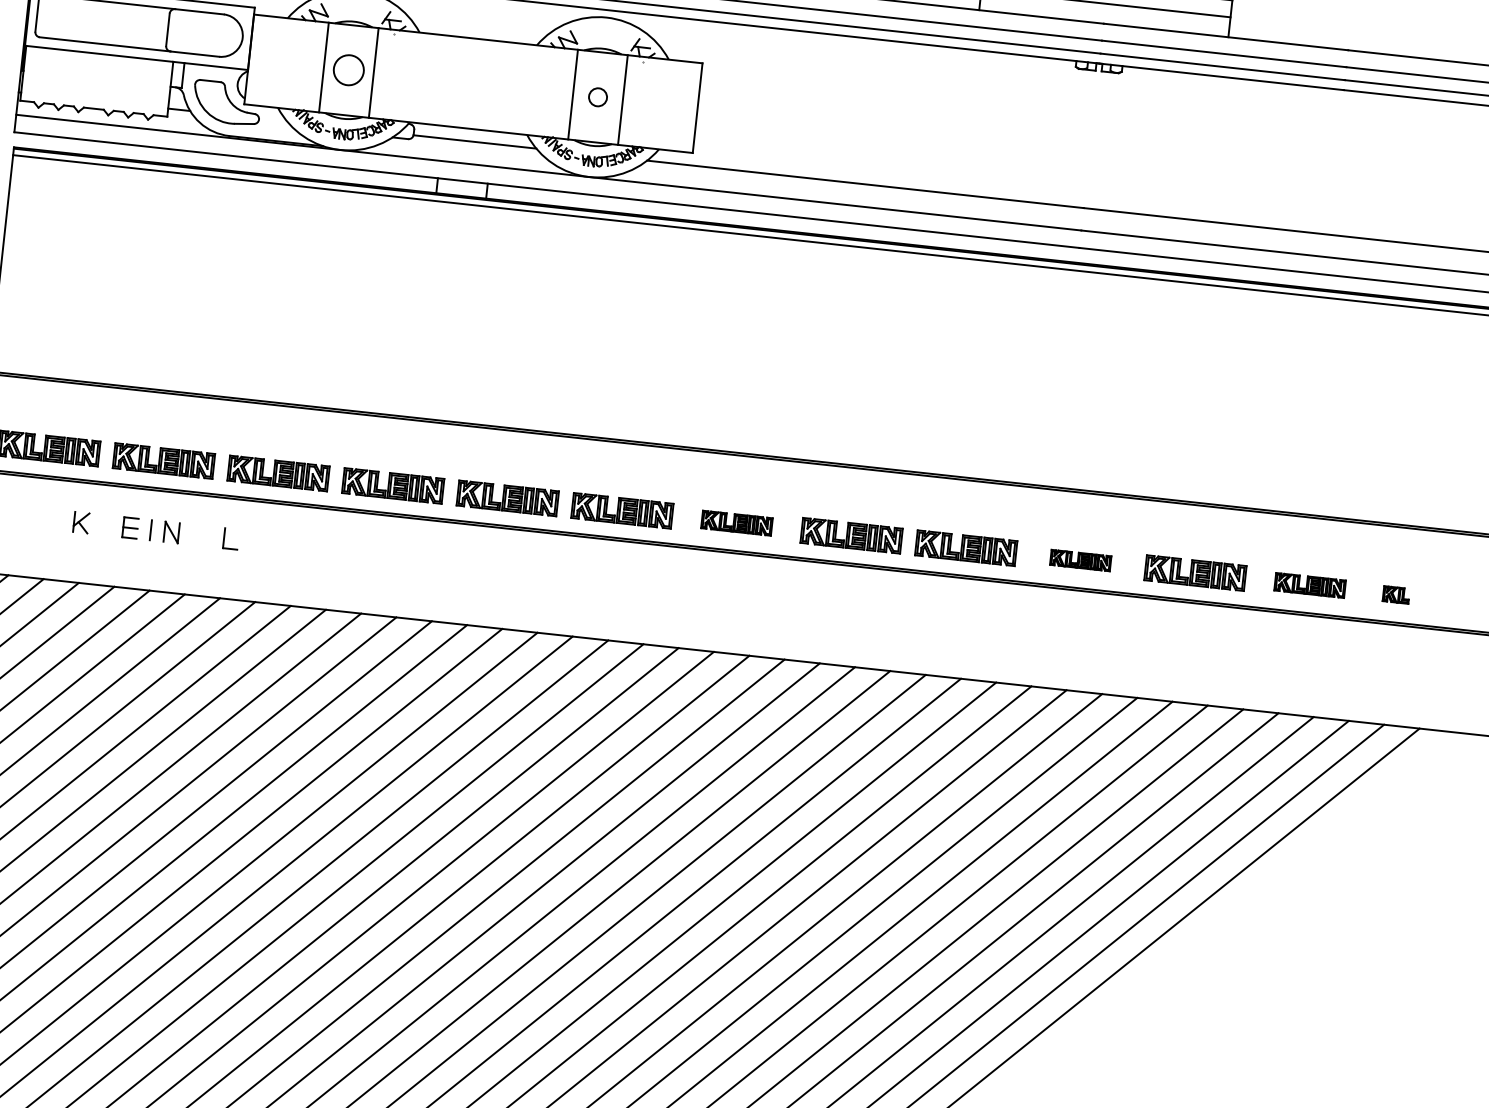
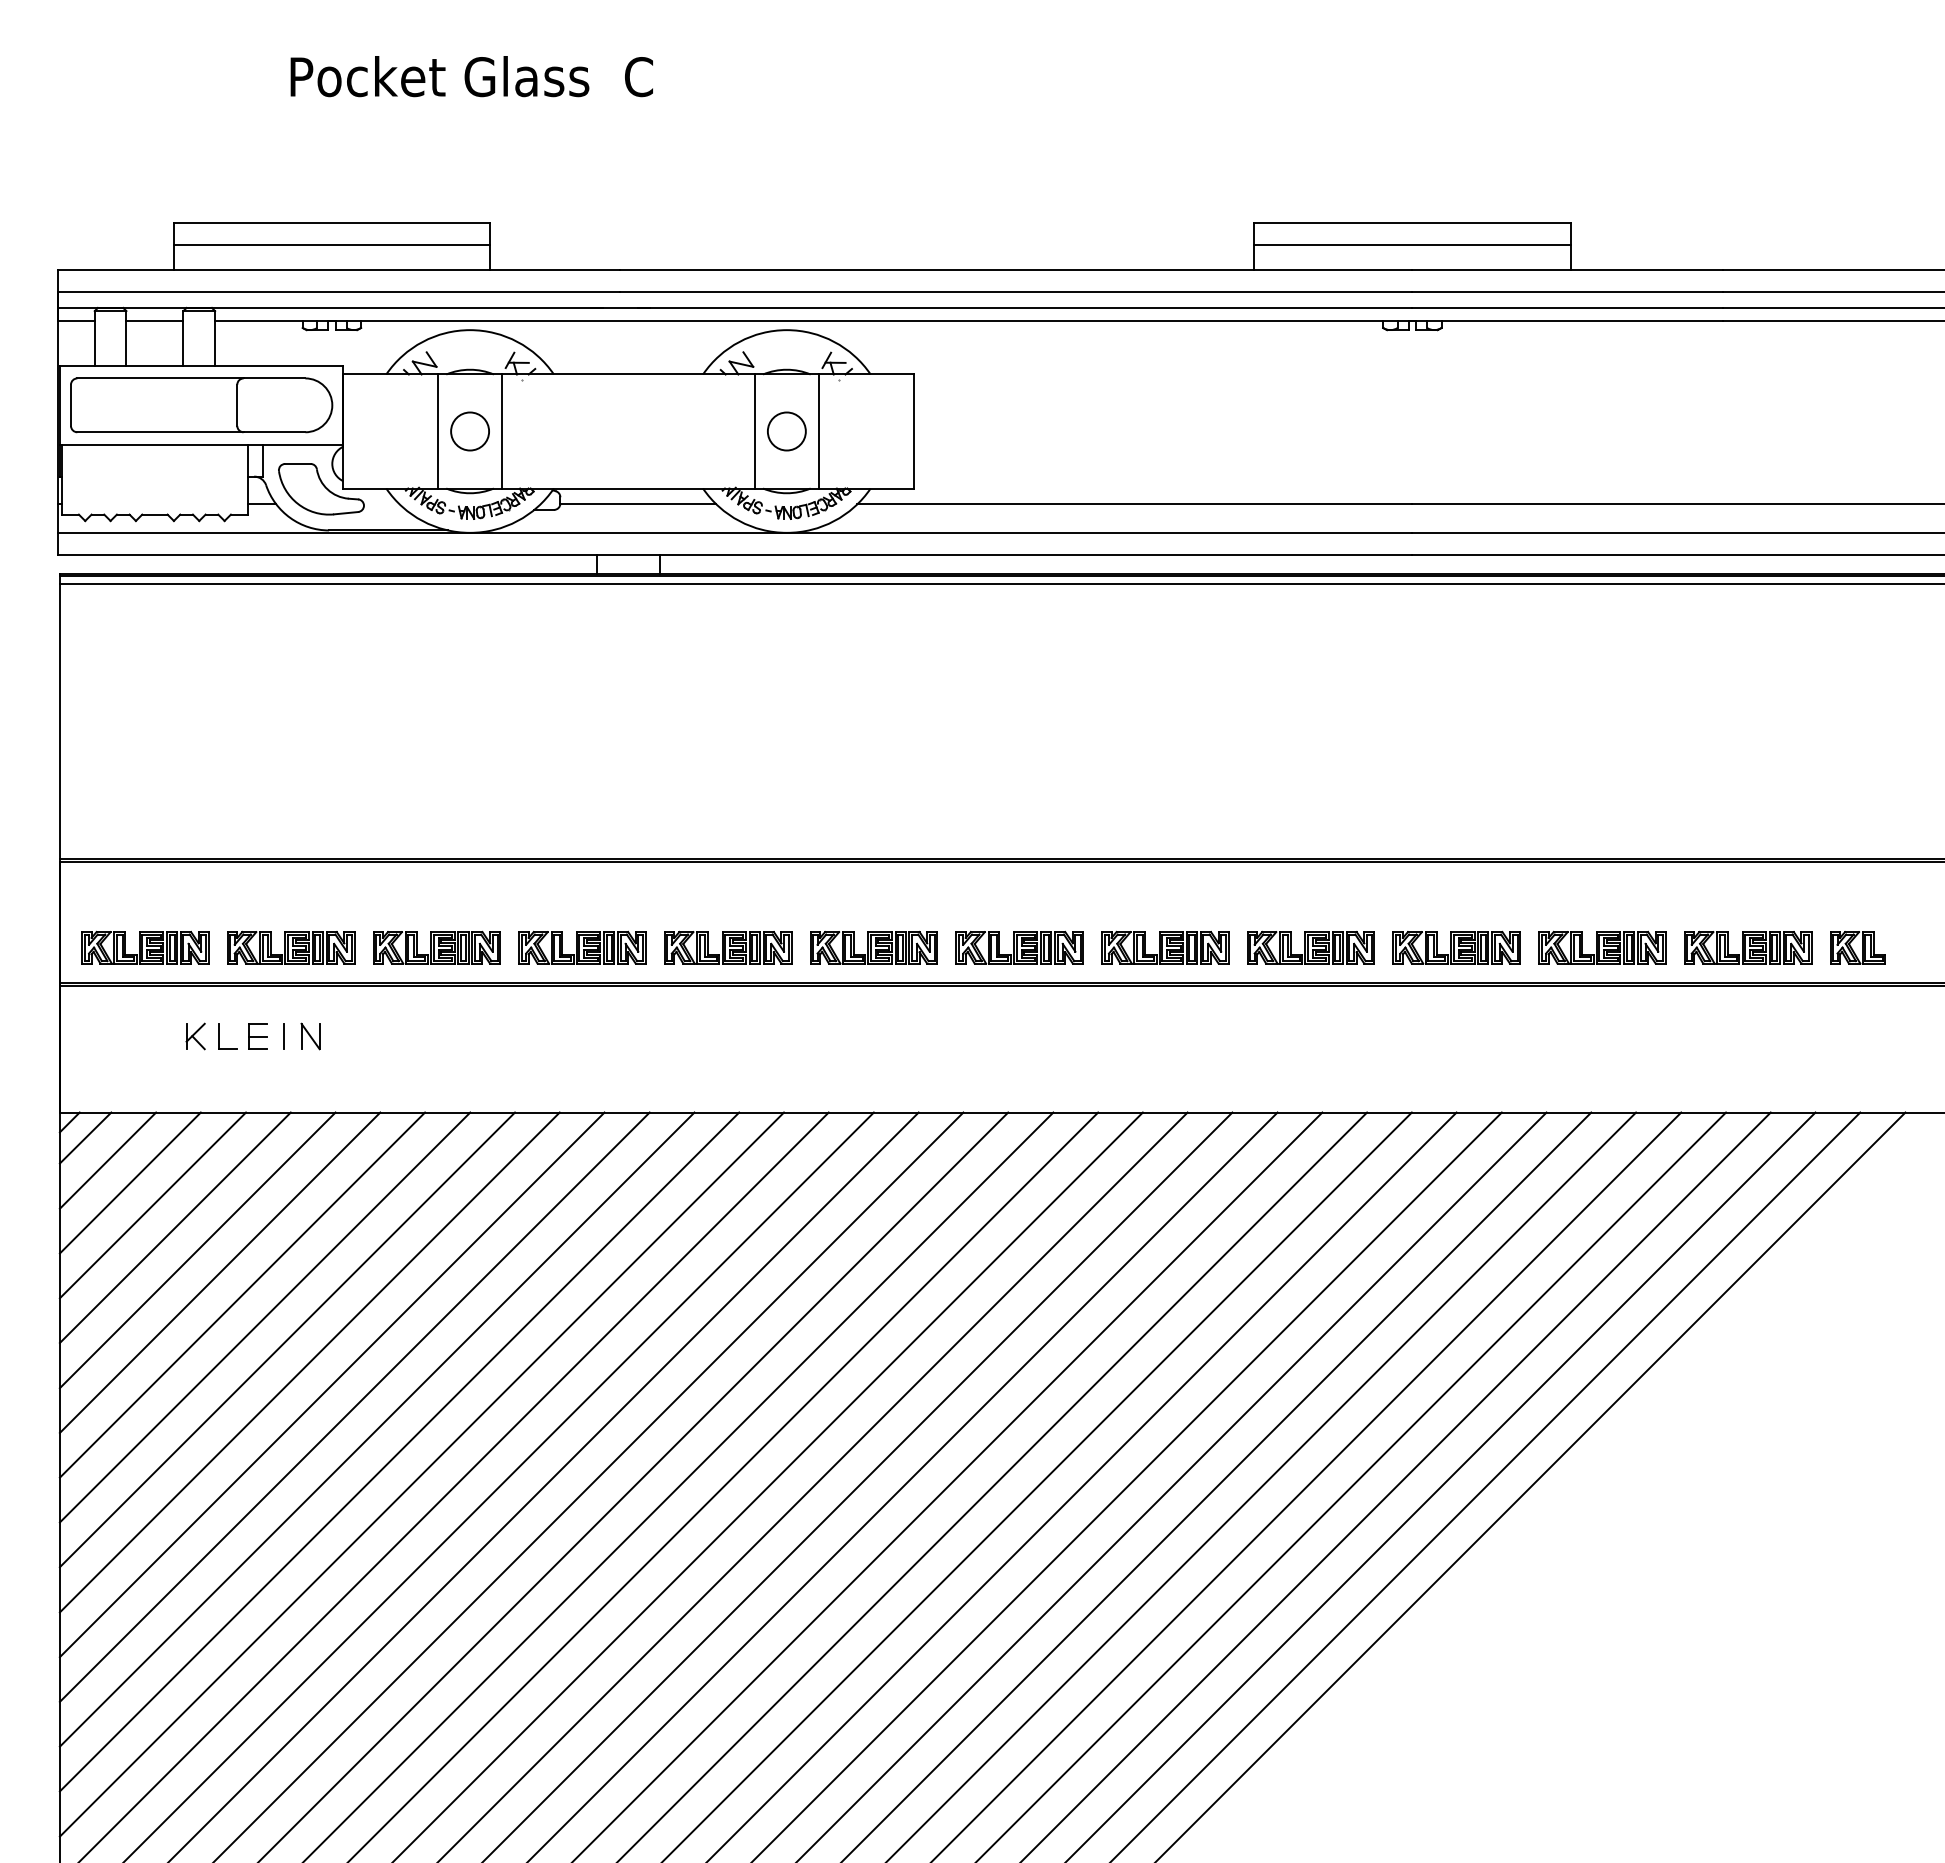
circle: (597, 97) -> (786, 431), size x1.67
part: (736, 523) -> (1019, 947), size x1.43
part: (224, 538) -> (219, 1036), moved
part: (1080, 560) -> (1456, 947), size x1.67
part: (1310, 585) -> (1748, 947), size x1.43
part: (1396, 594) -> (1857, 947), size x1.67

